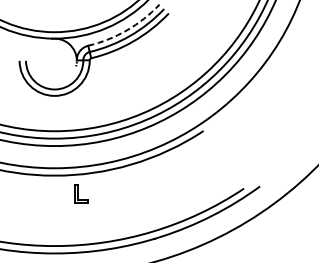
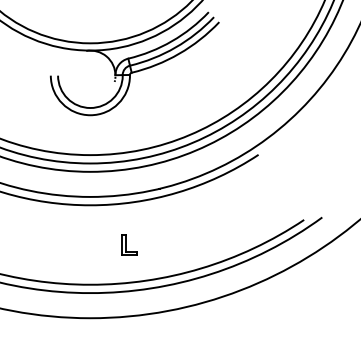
arc: (126, 30) -> (171, 41), dashed -> solid
part: (81, 193) -> (129, 244), moved

